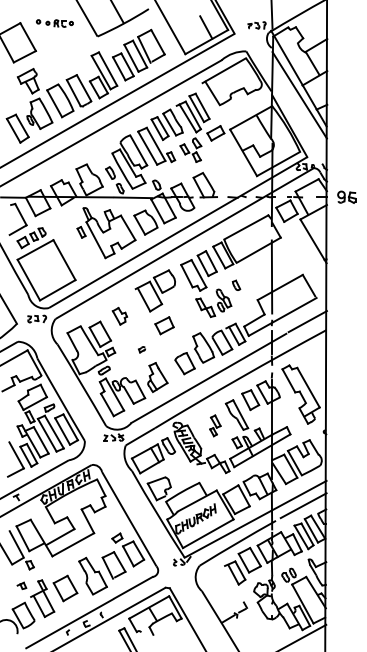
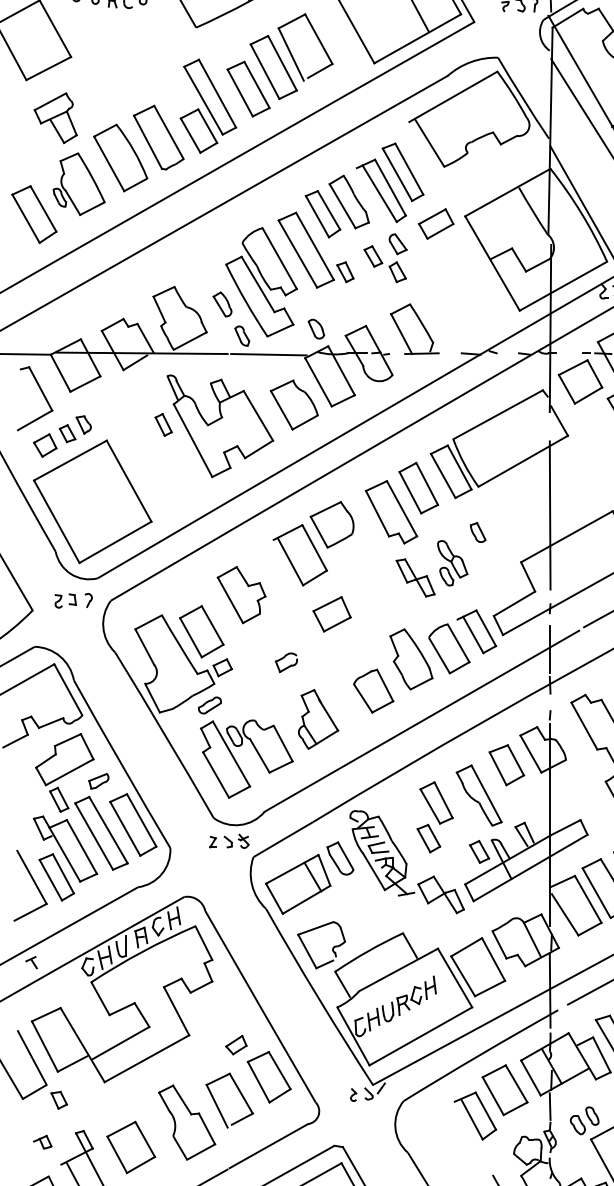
part: (119, 316) -> (240, 595), size x1.67
part: (141, 349) -> (285, 662), size x1.67
part: (215, 425) -> (435, 816), size x1.67

